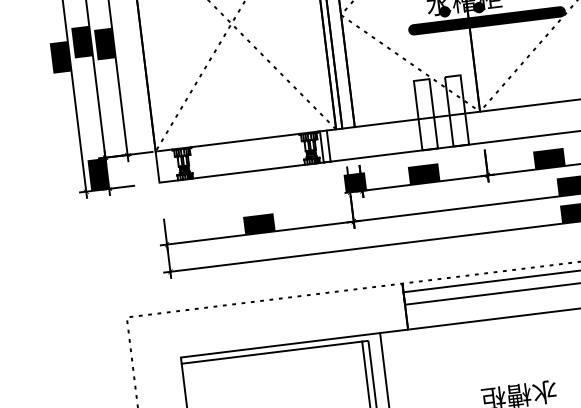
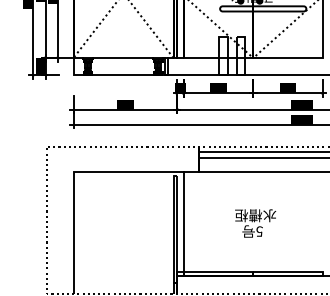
fill: (487, 20) -> (263, 8), removed
line: (271, 352) -> (123, 175), removed

